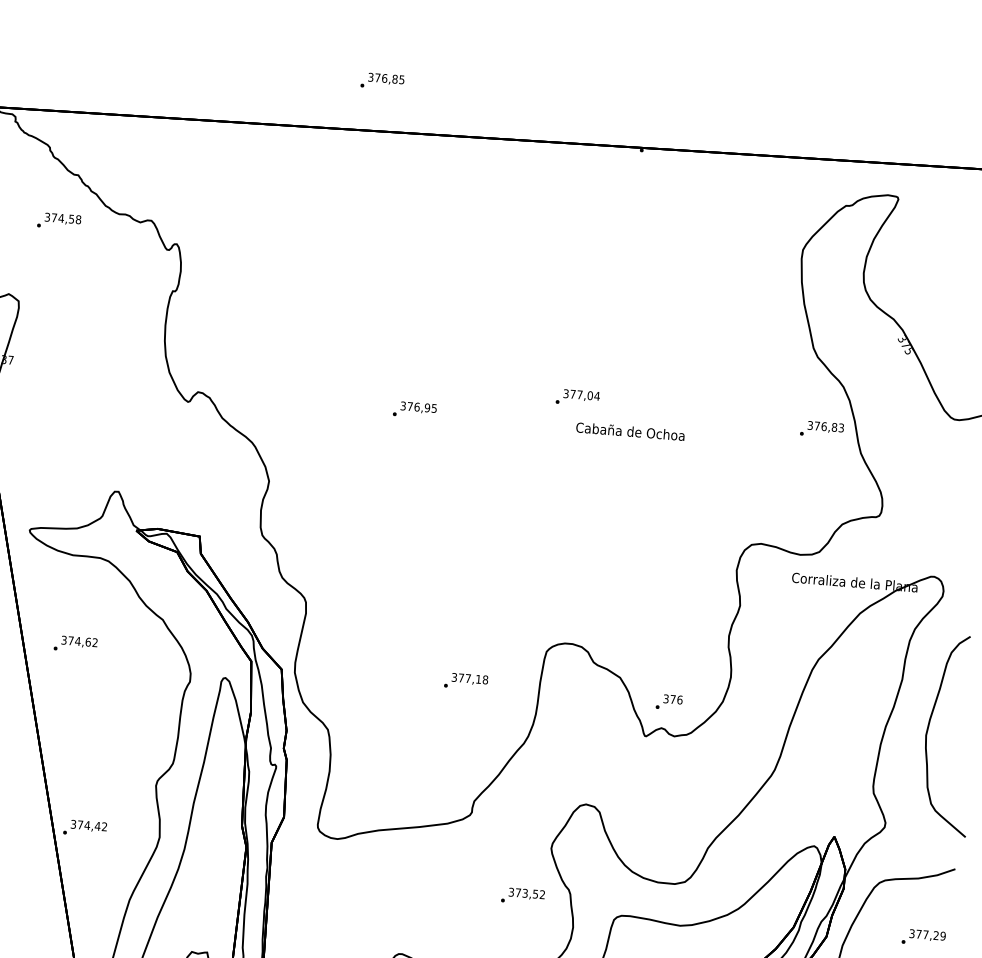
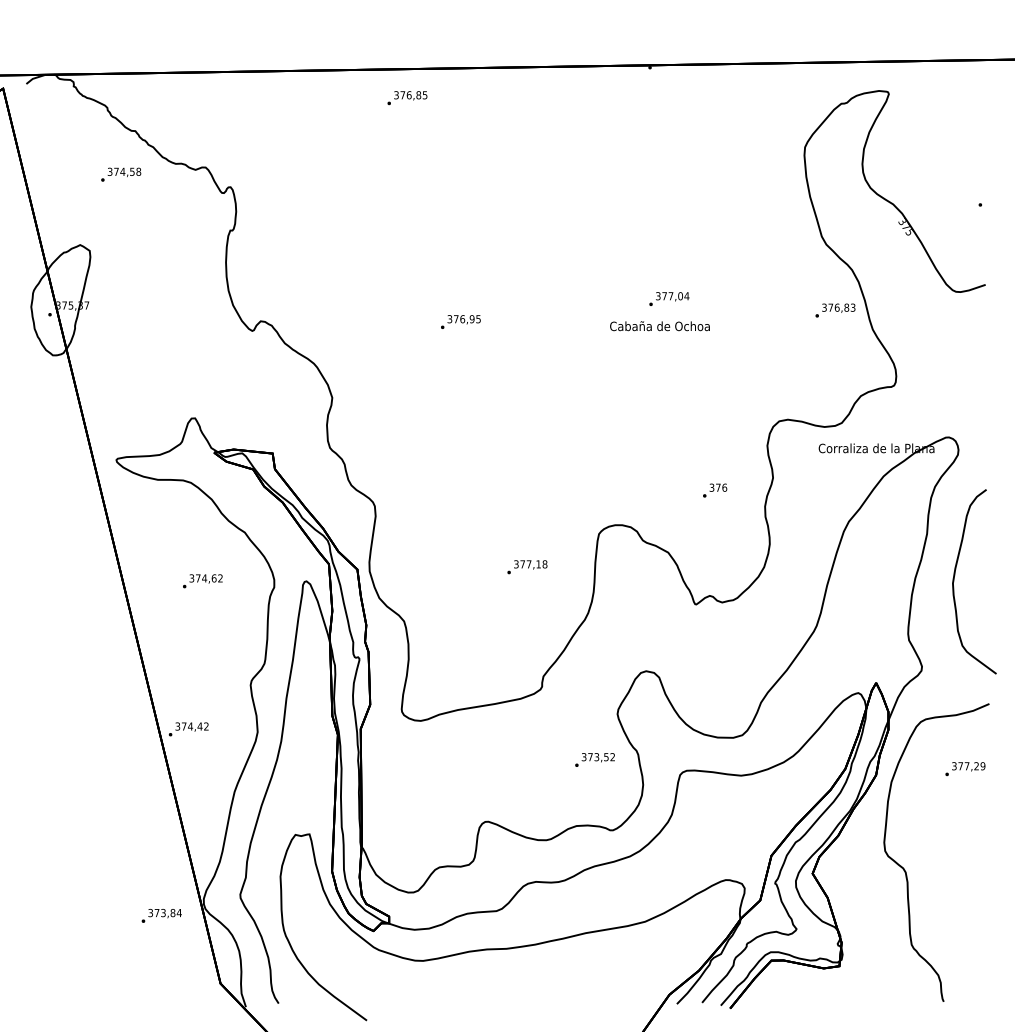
text: (382, 81) -> (407, 98), moved
text: (578, 397) -> (669, 298), moved
text: (75, 644) -> (202, 581), moved
text: (669, 702) -> (715, 490), moved

